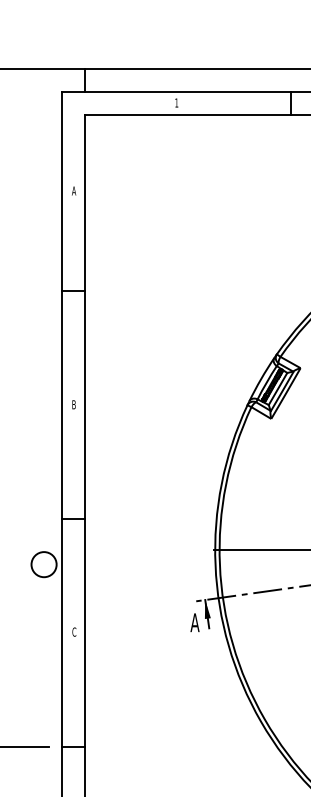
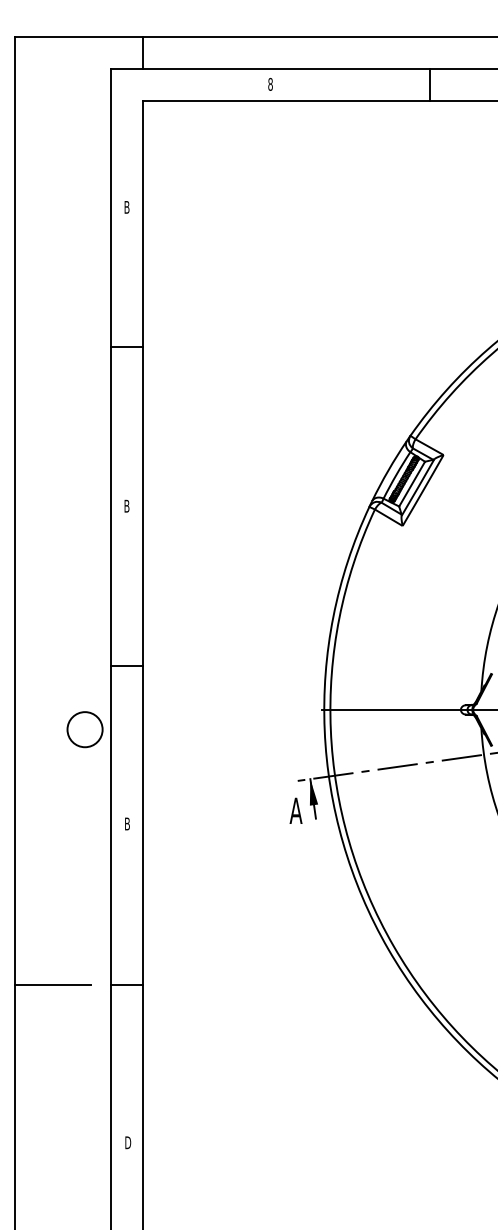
text: (176, 102) -> (270, 83), 1 -> 8
text: (73, 191) -> (126, 207), A -> B
text: (74, 631) -> (127, 823), C -> B

